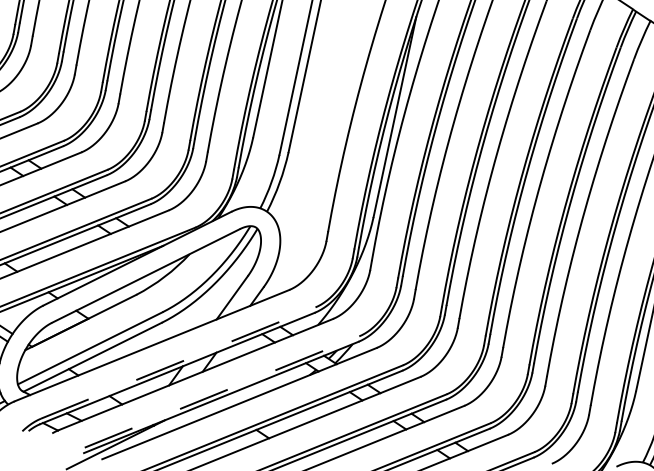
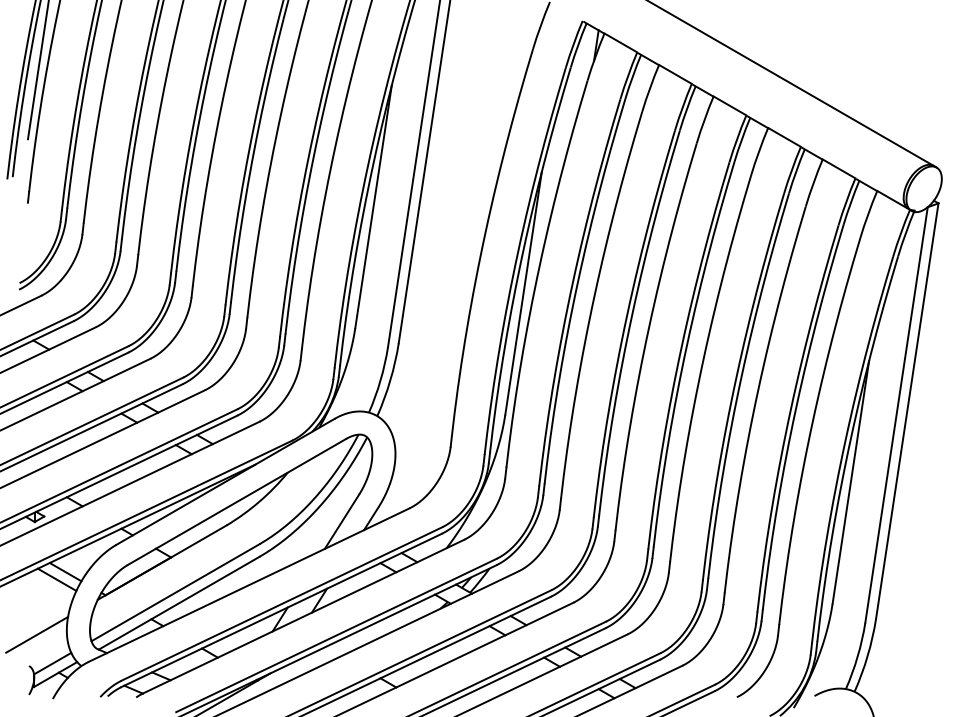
line: (178, 362) -> (282, 603), dashed -> solid
line: (221, 392) -> (336, 635), dashed -> solid

